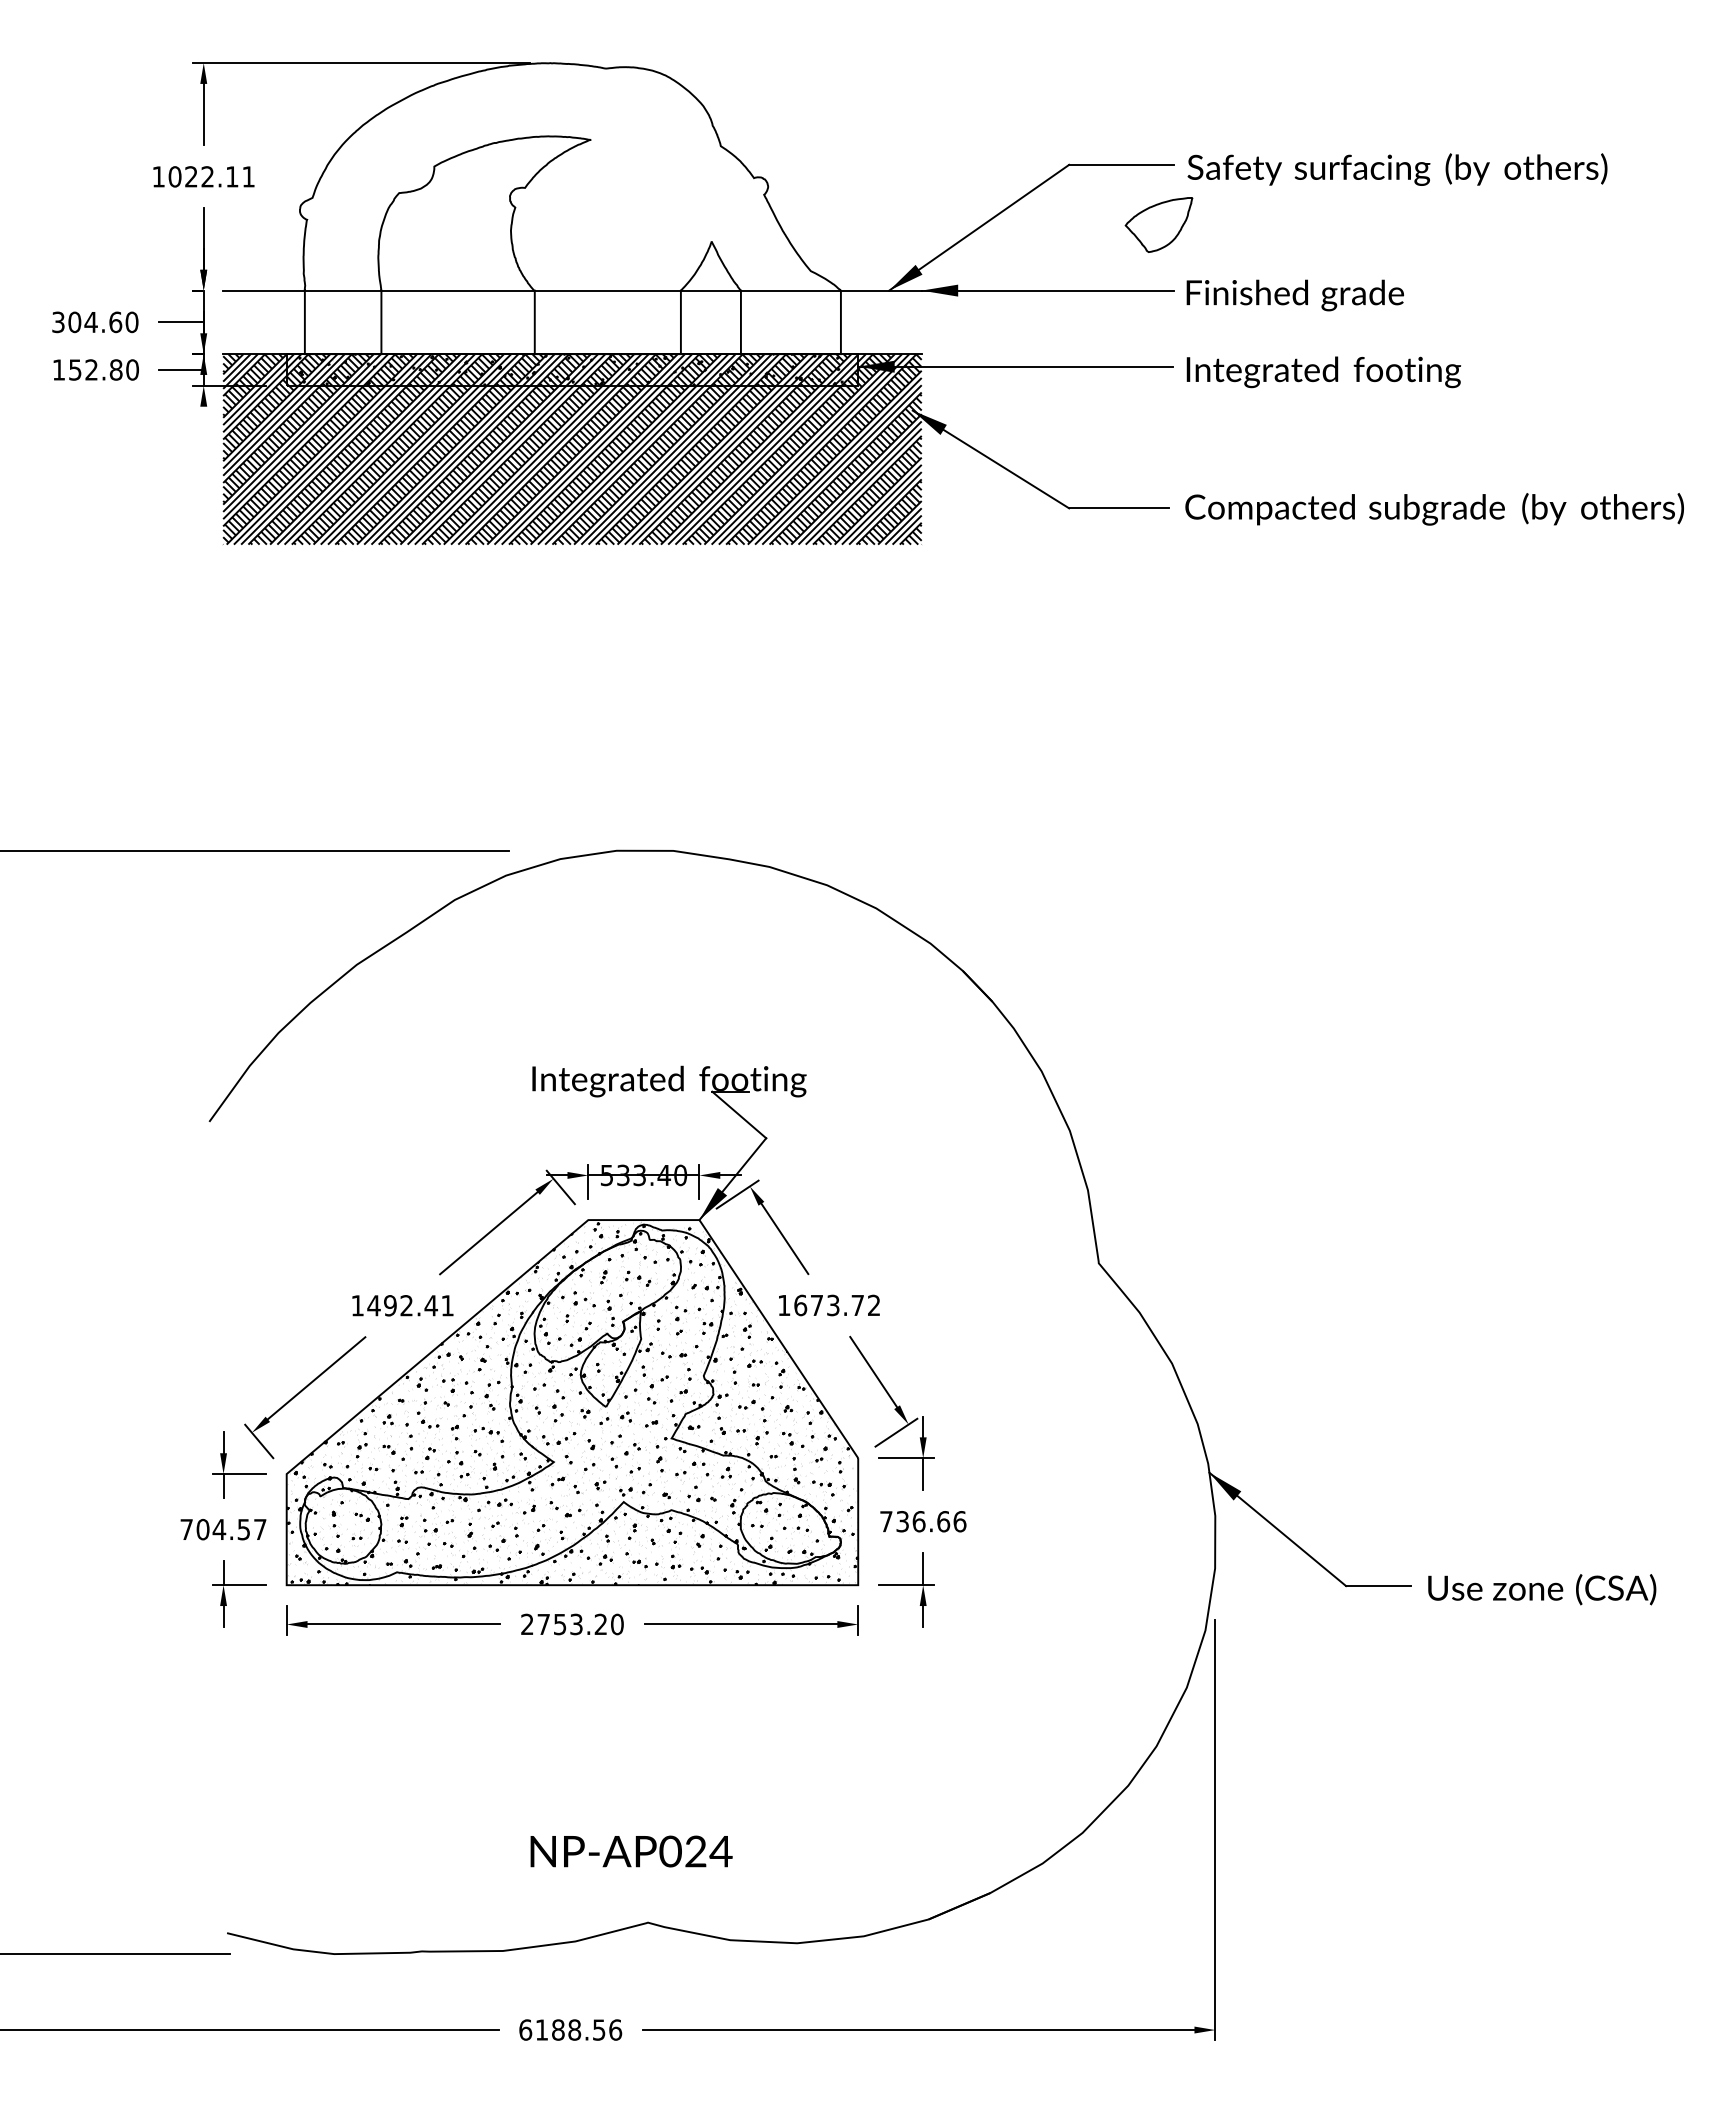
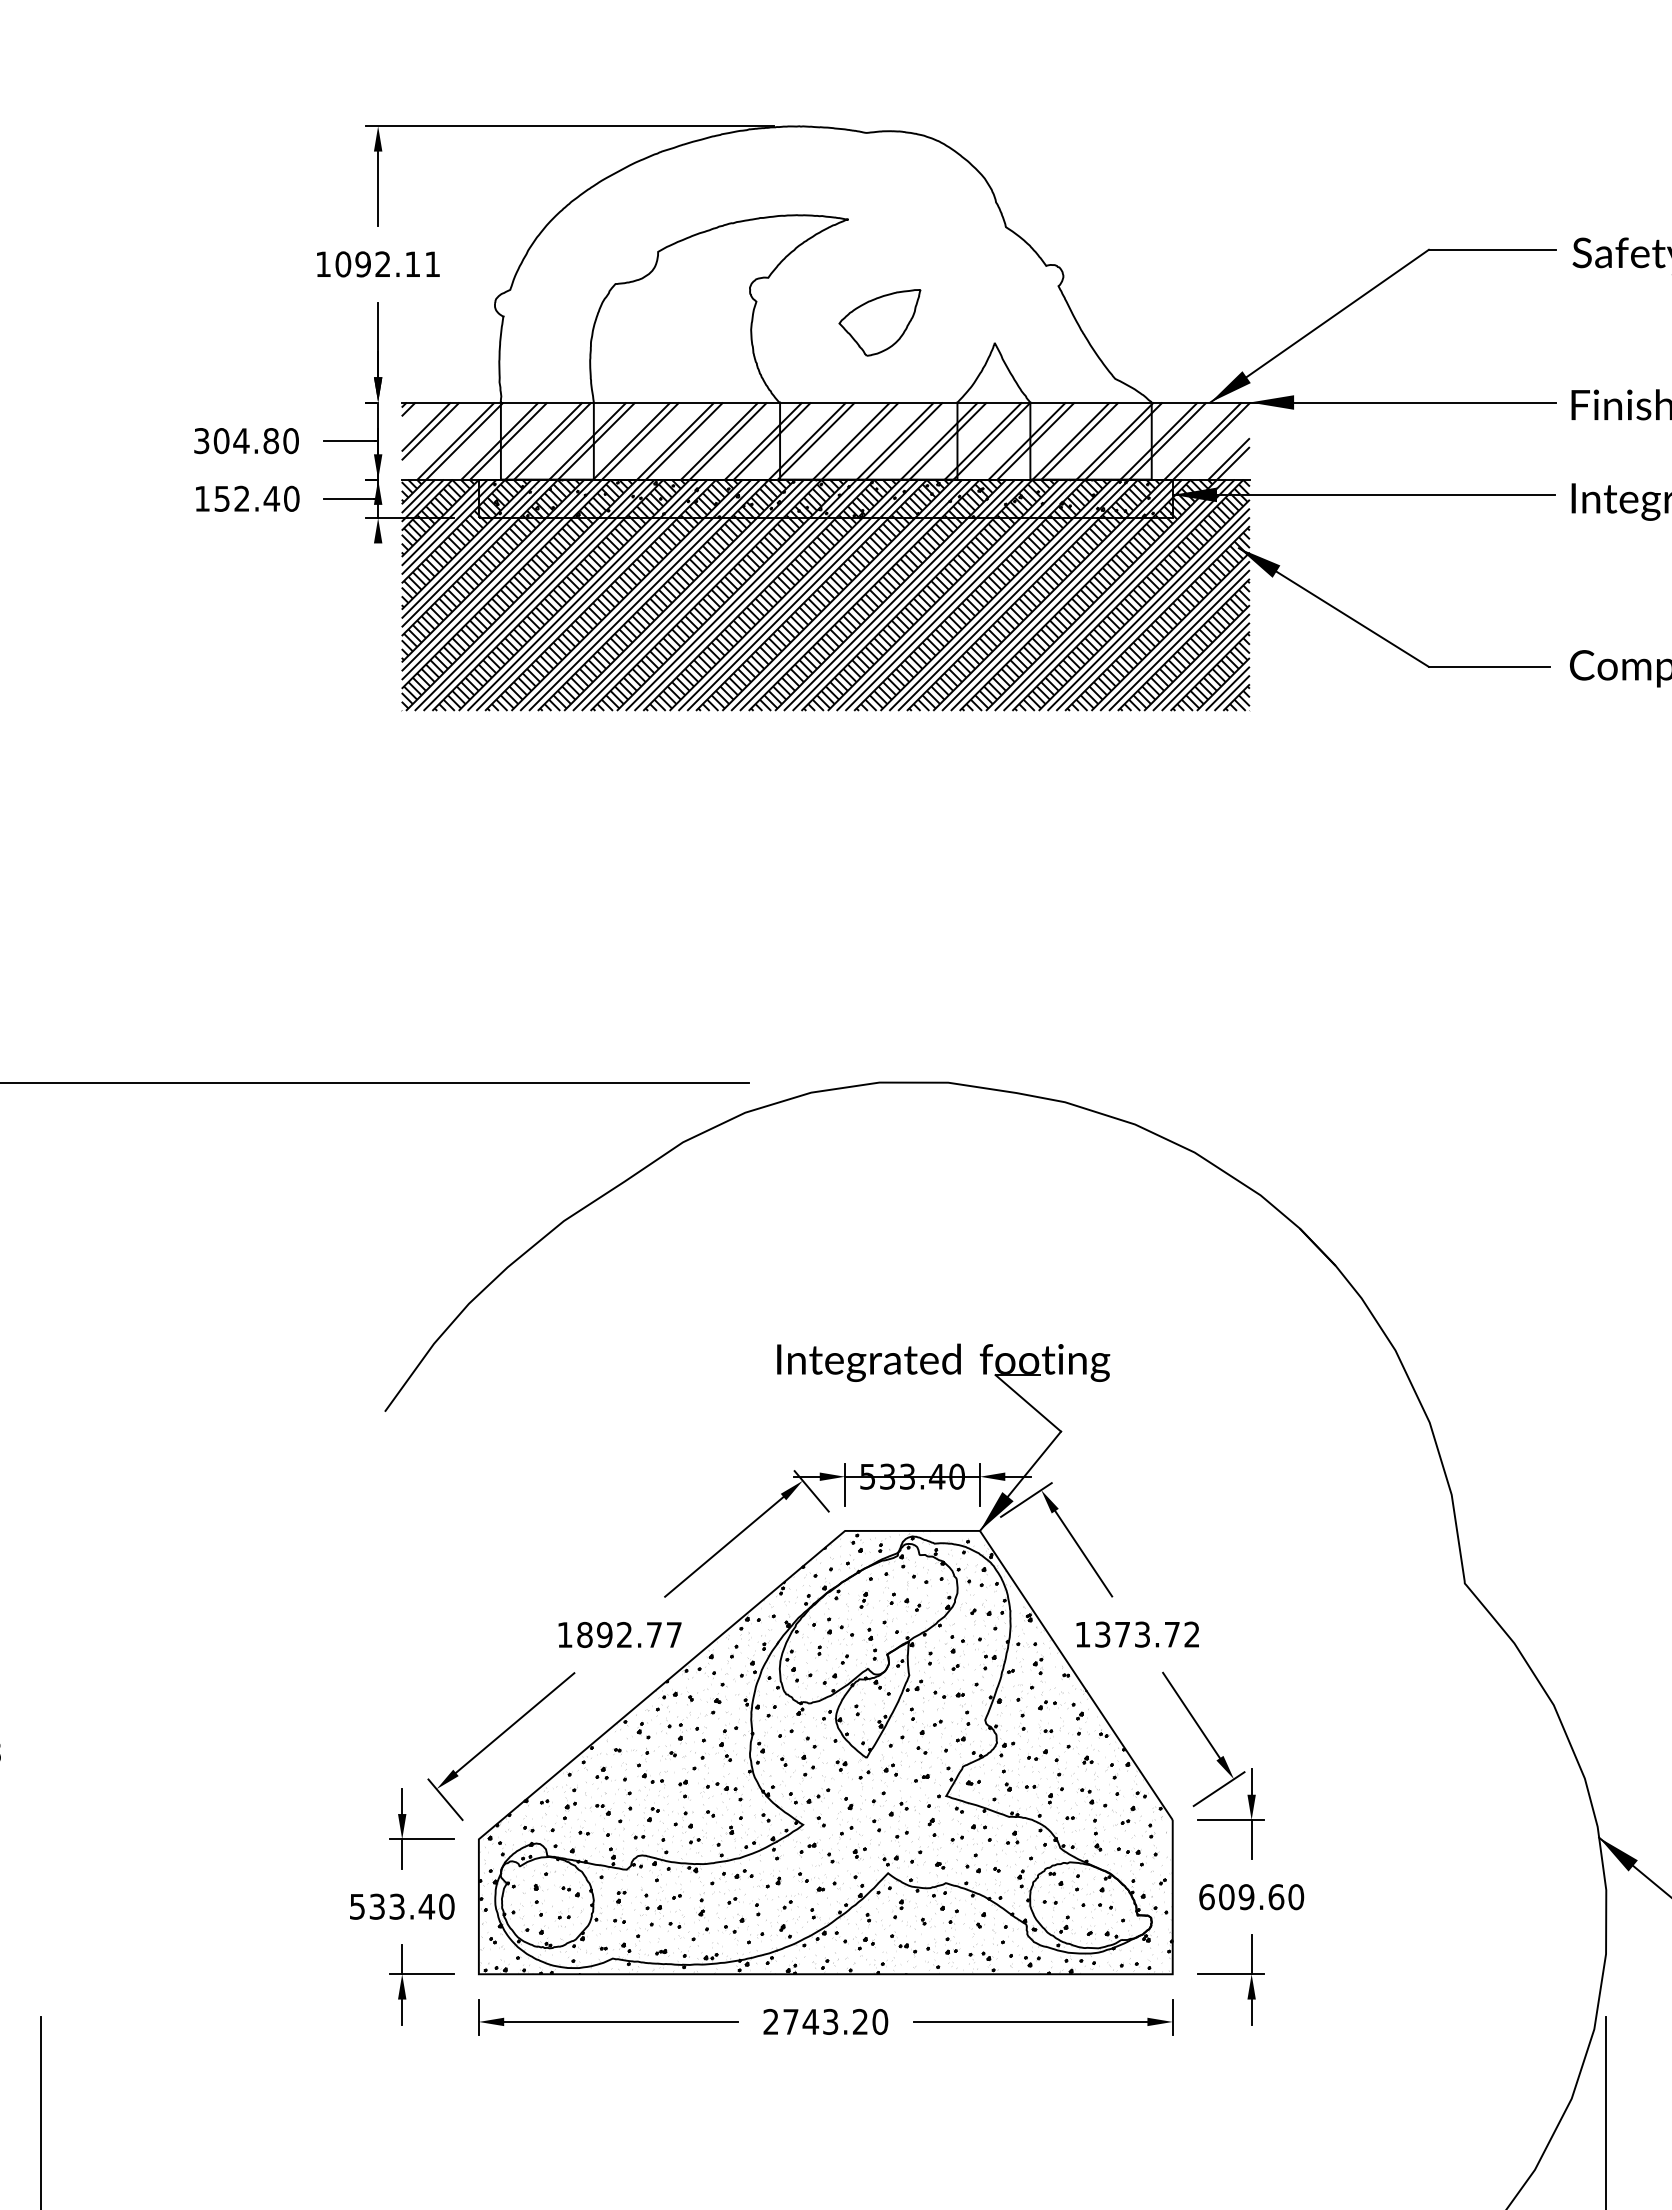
text: (191, 176) -> (363, 263), 1022.11 -> 1092.11
part: (1158, 224) -> (879, 322), moved
text: (115, 321) -> (271, 439), 304.60 -> 304.80
hatch: (572, 322) -> (825, 441), added
text: (115, 369) -> (271, 498), 152.80 -> 152.40
text: (410, 1305) -> (629, 1634), 1492.41 -> 1892.77
text: (800, 1305) -> (1102, 1634), 1673.72 -> 1373.72
text: (923, 1521) -> (1251, 1896), 736.66 -> 609.60
text: (223, 1529) -> (402, 1906), 704.57 -> 533.40
text: (559, 1624) -> (810, 2021), 2753.20 -> 2743.20

